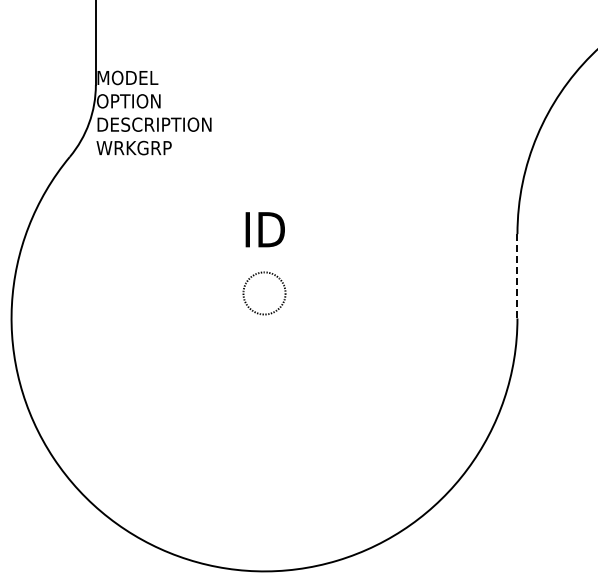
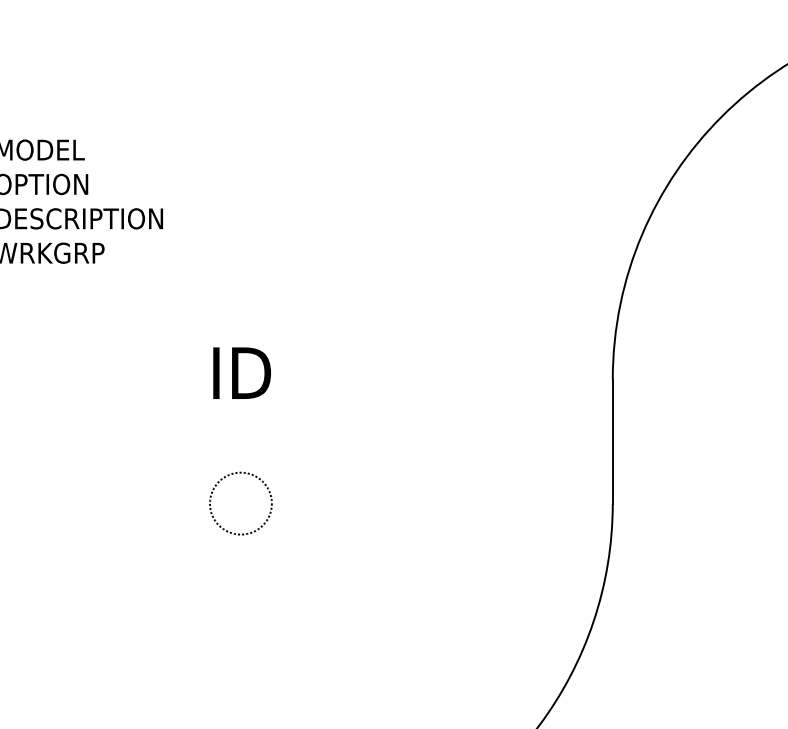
line: (517, 276) -> (612, 441), dashed -> solid
circle: (264, 293) -> (240, 503), moved

